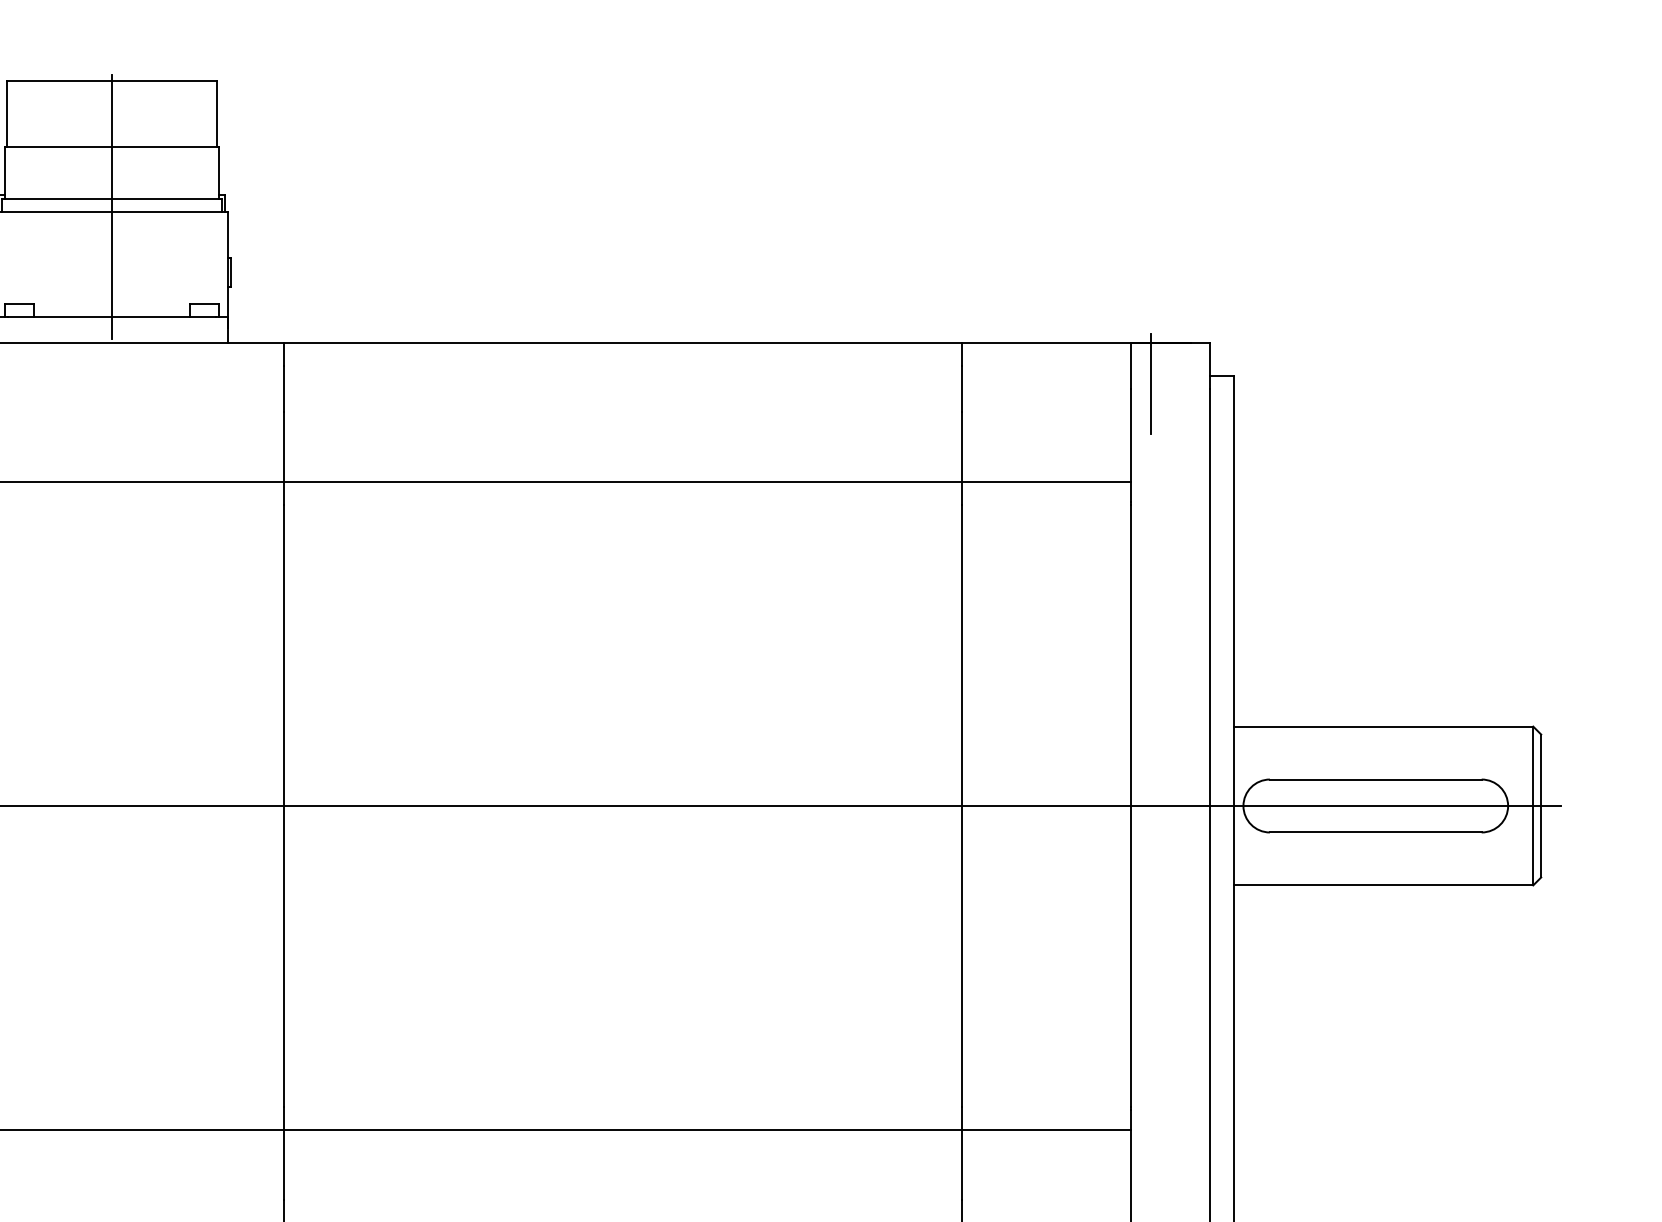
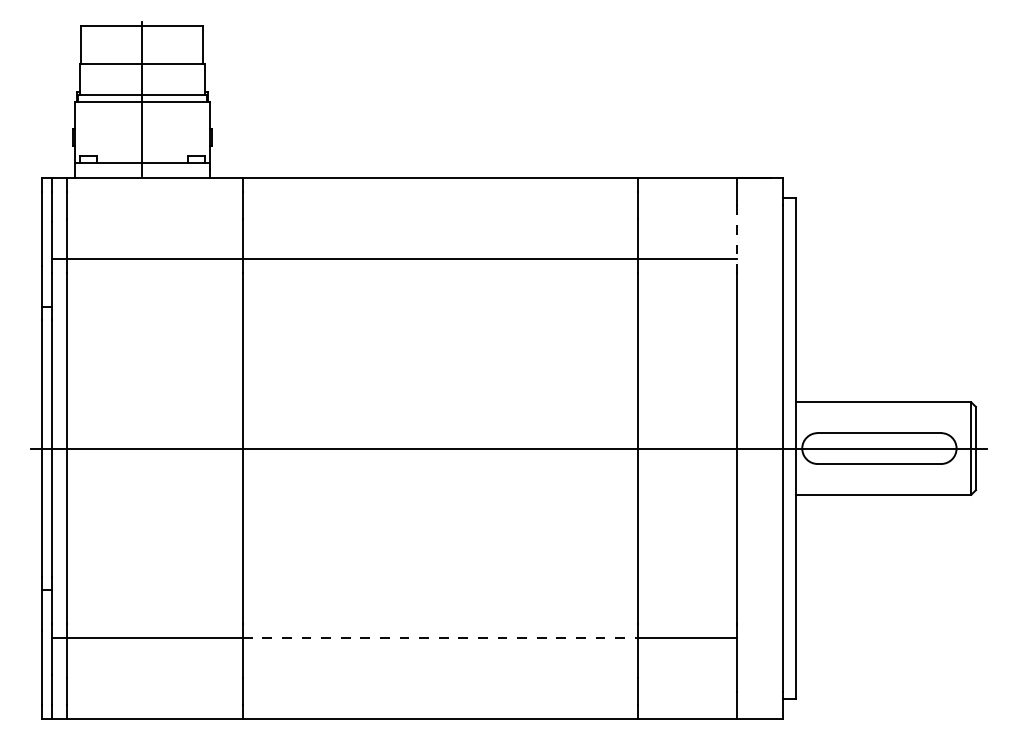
line: (1151, 384) -> (748, 202), removed
line: (1130, 445) -> (736, 238), solid -> dashed
line: (623, 1130) -> (440, 637), solid -> dashed

